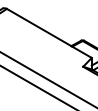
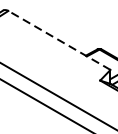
line: (49, 33) -> (59, 40), solid -> dashed

